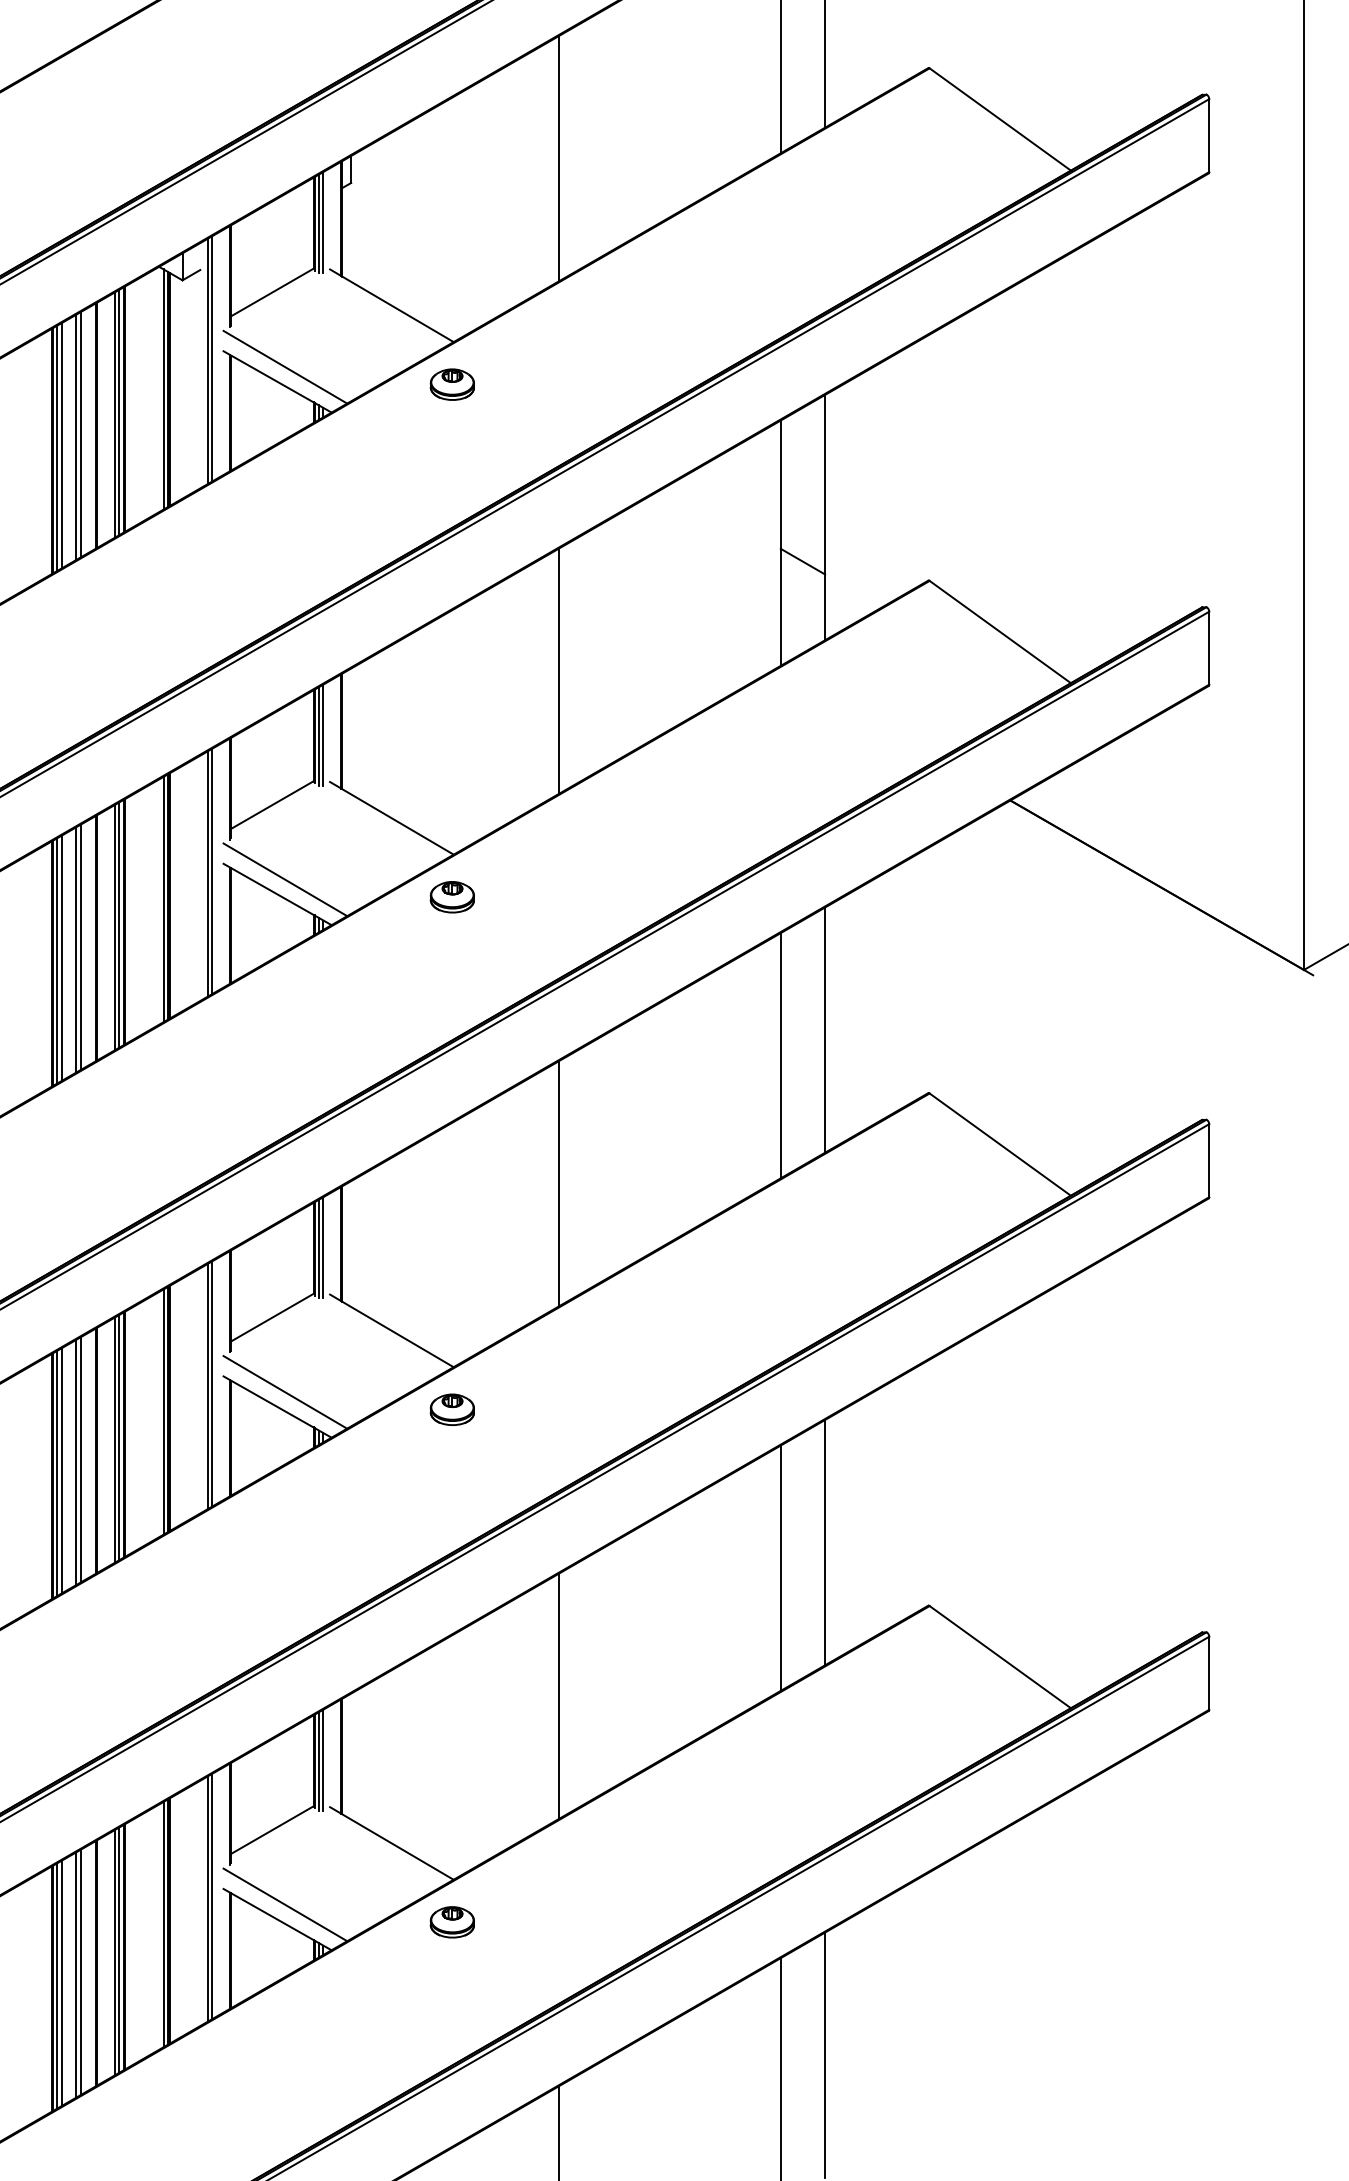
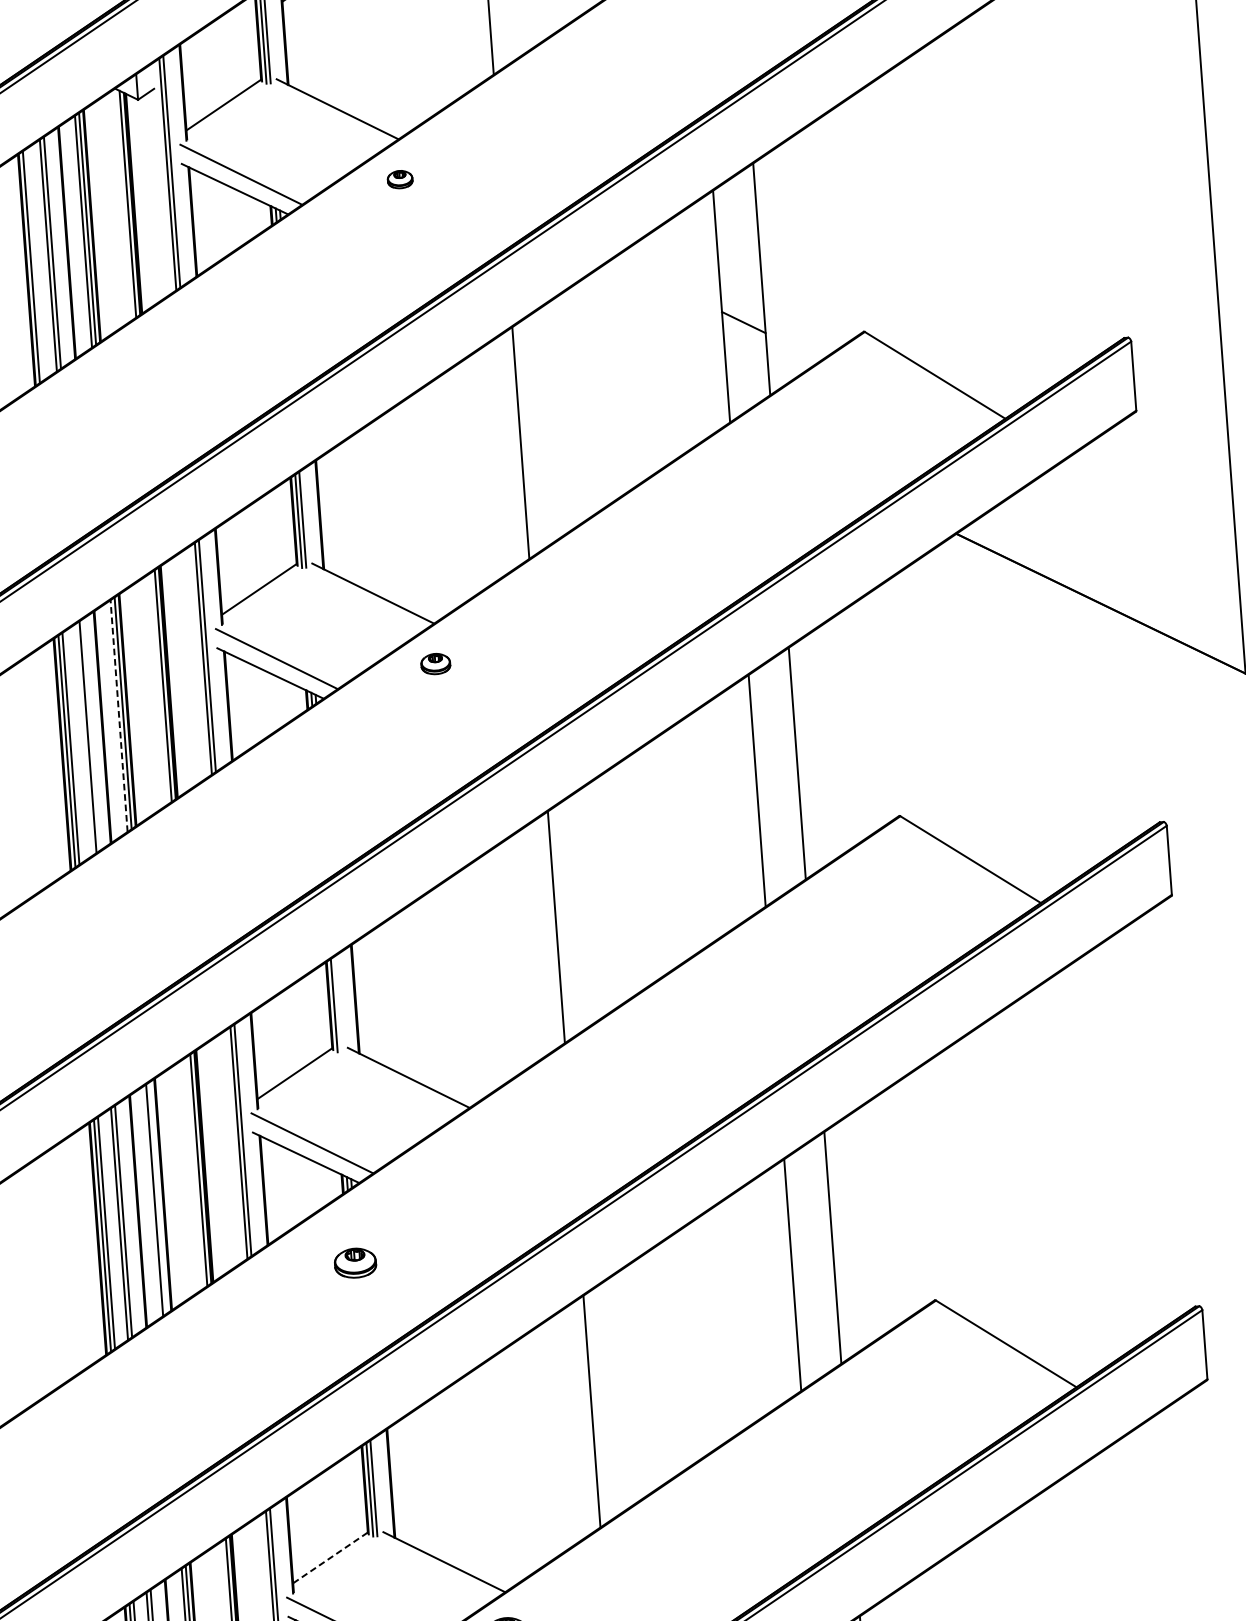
part: (451, 384) -> (399, 179), size x0.6
line: (61, 445) -> (35, 264), removed
part: (451, 897) -> (435, 664), size x0.7
line: (114, 927) -> (118, 716), solid -> dashed
line: (76, 949) -> (84, 739), removed
line: (323, 1247) -> (338, 1003), removed
part: (451, 1409) -> (354, 1262), moved
line: (119, 1437) -> (158, 1197), removed
line: (272, 1830) -> (330, 1558), solid -> dashed

